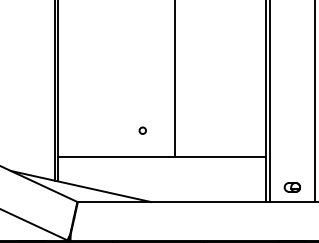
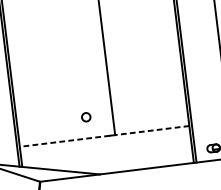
circle: (142, 130) -> (85, 117), size x1.6
line: (113, 156) -> (64, 141), solid -> dashed
line: (220, 156) -> (151, 130), solid -> dashed

